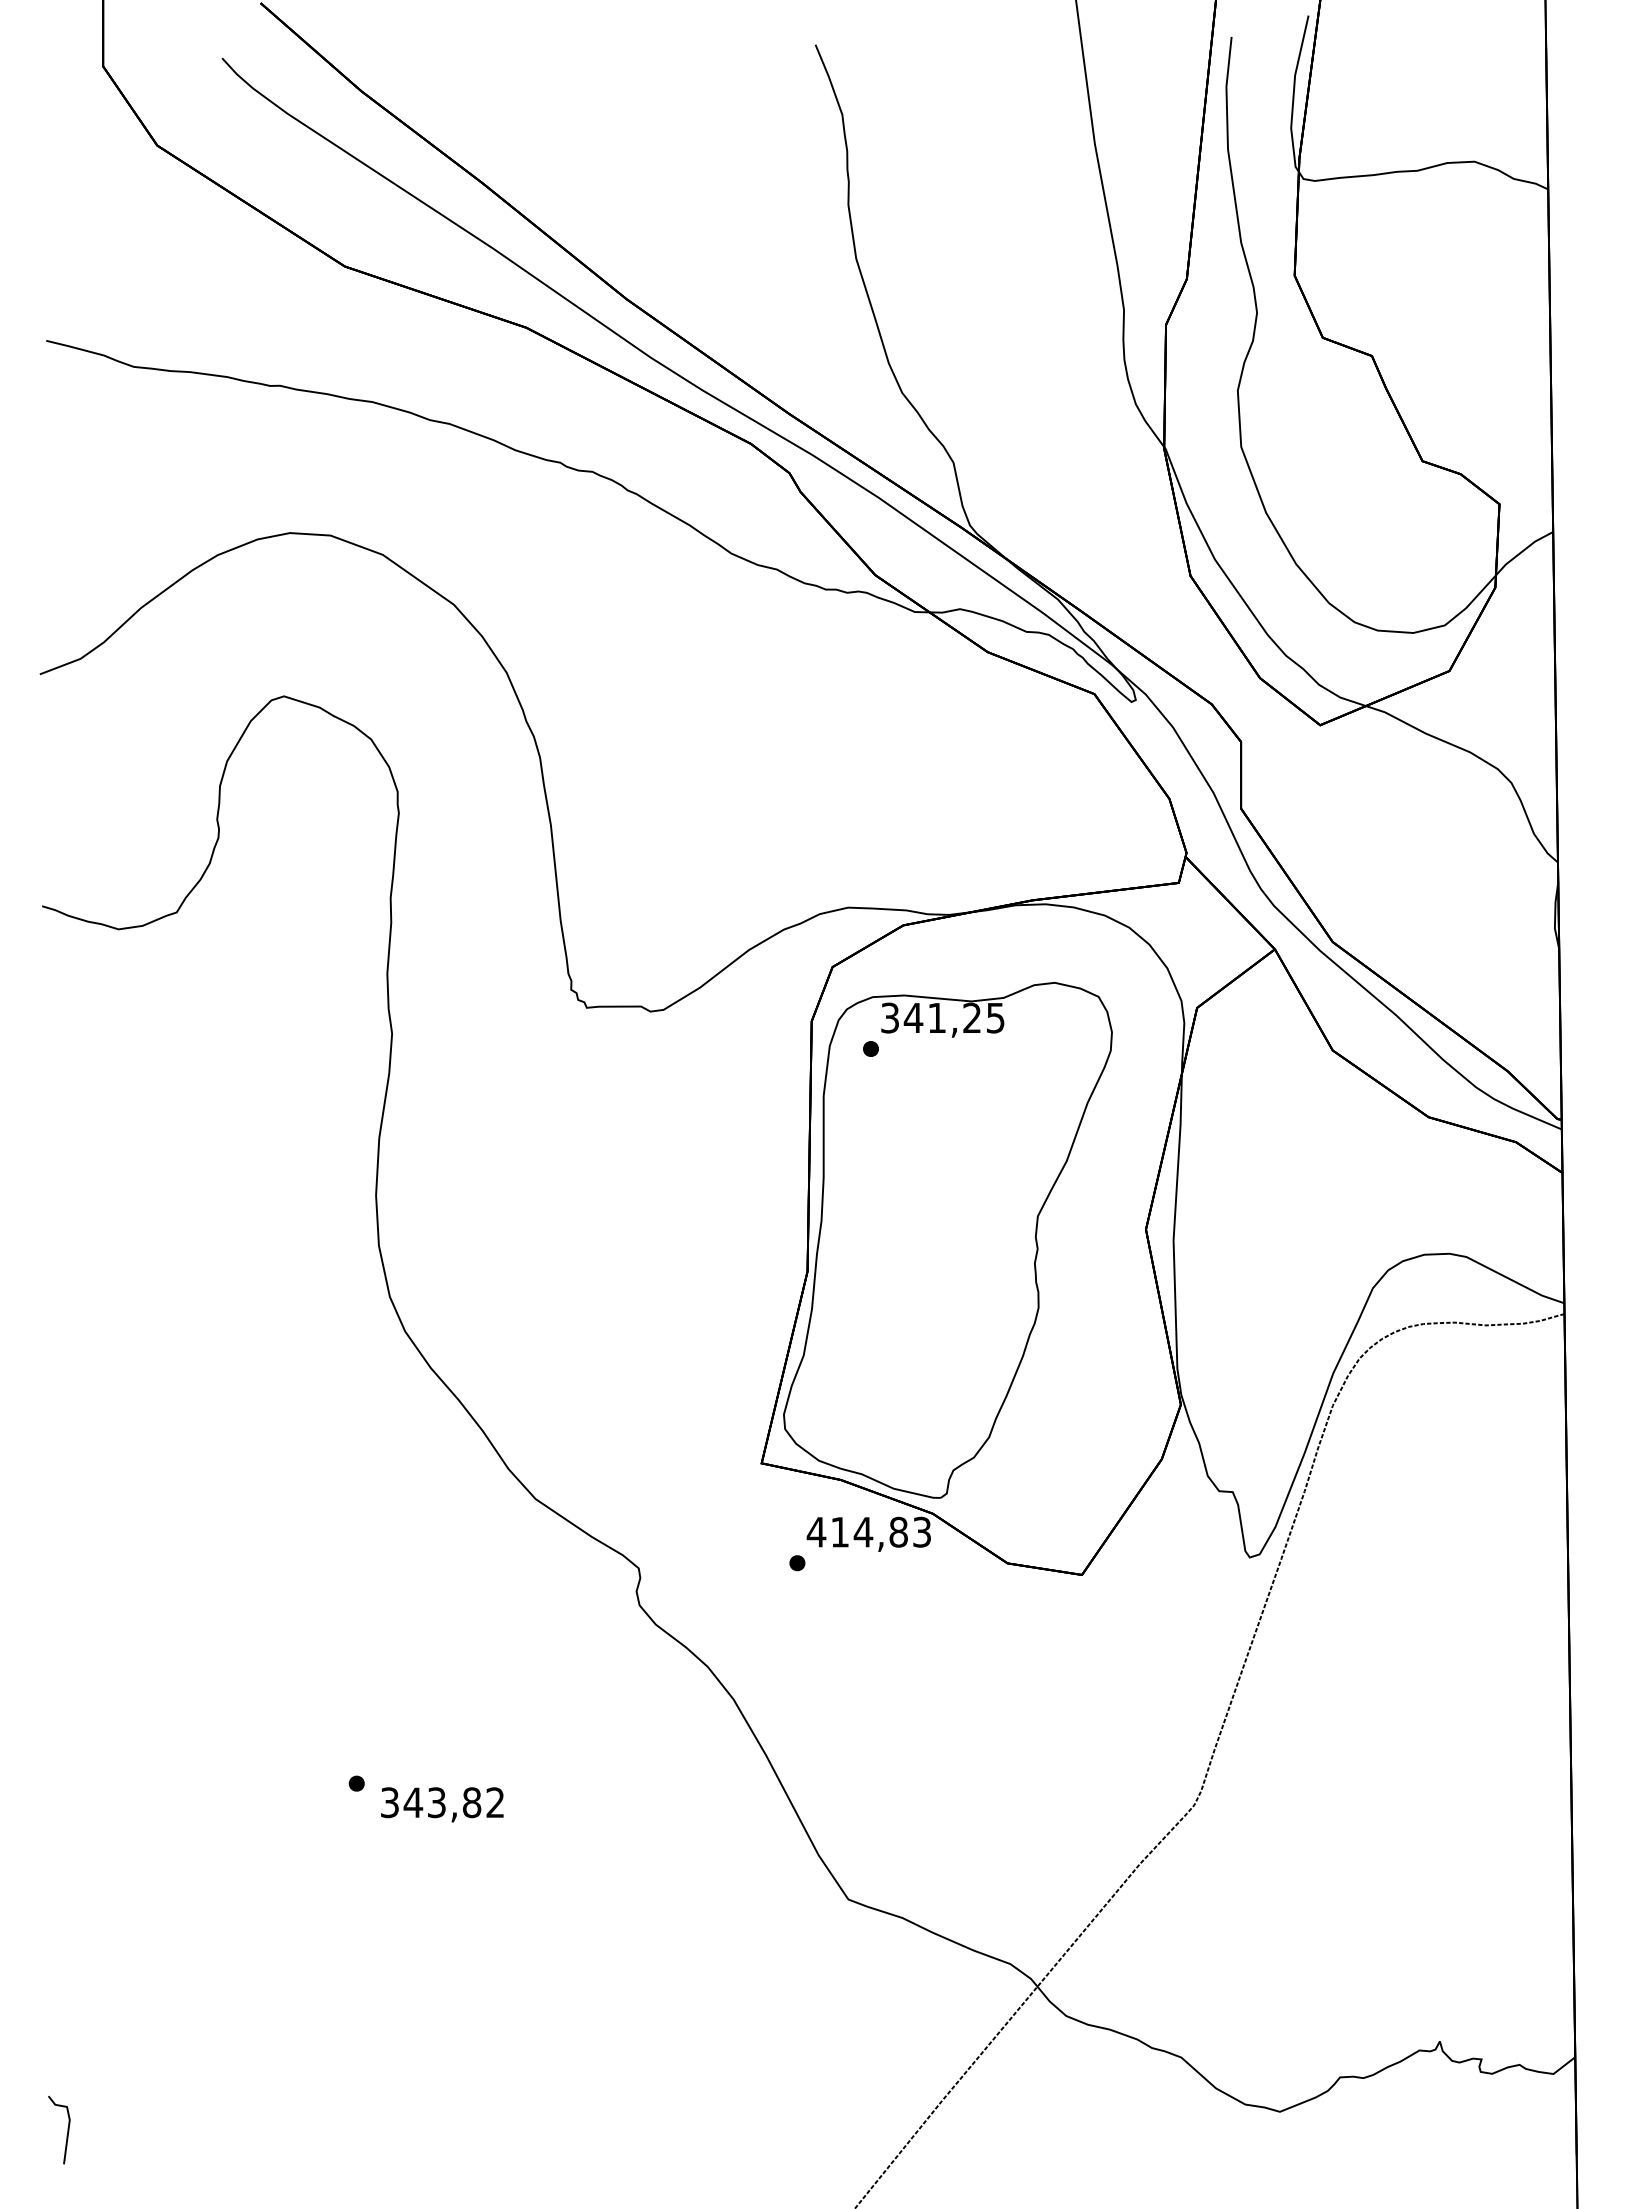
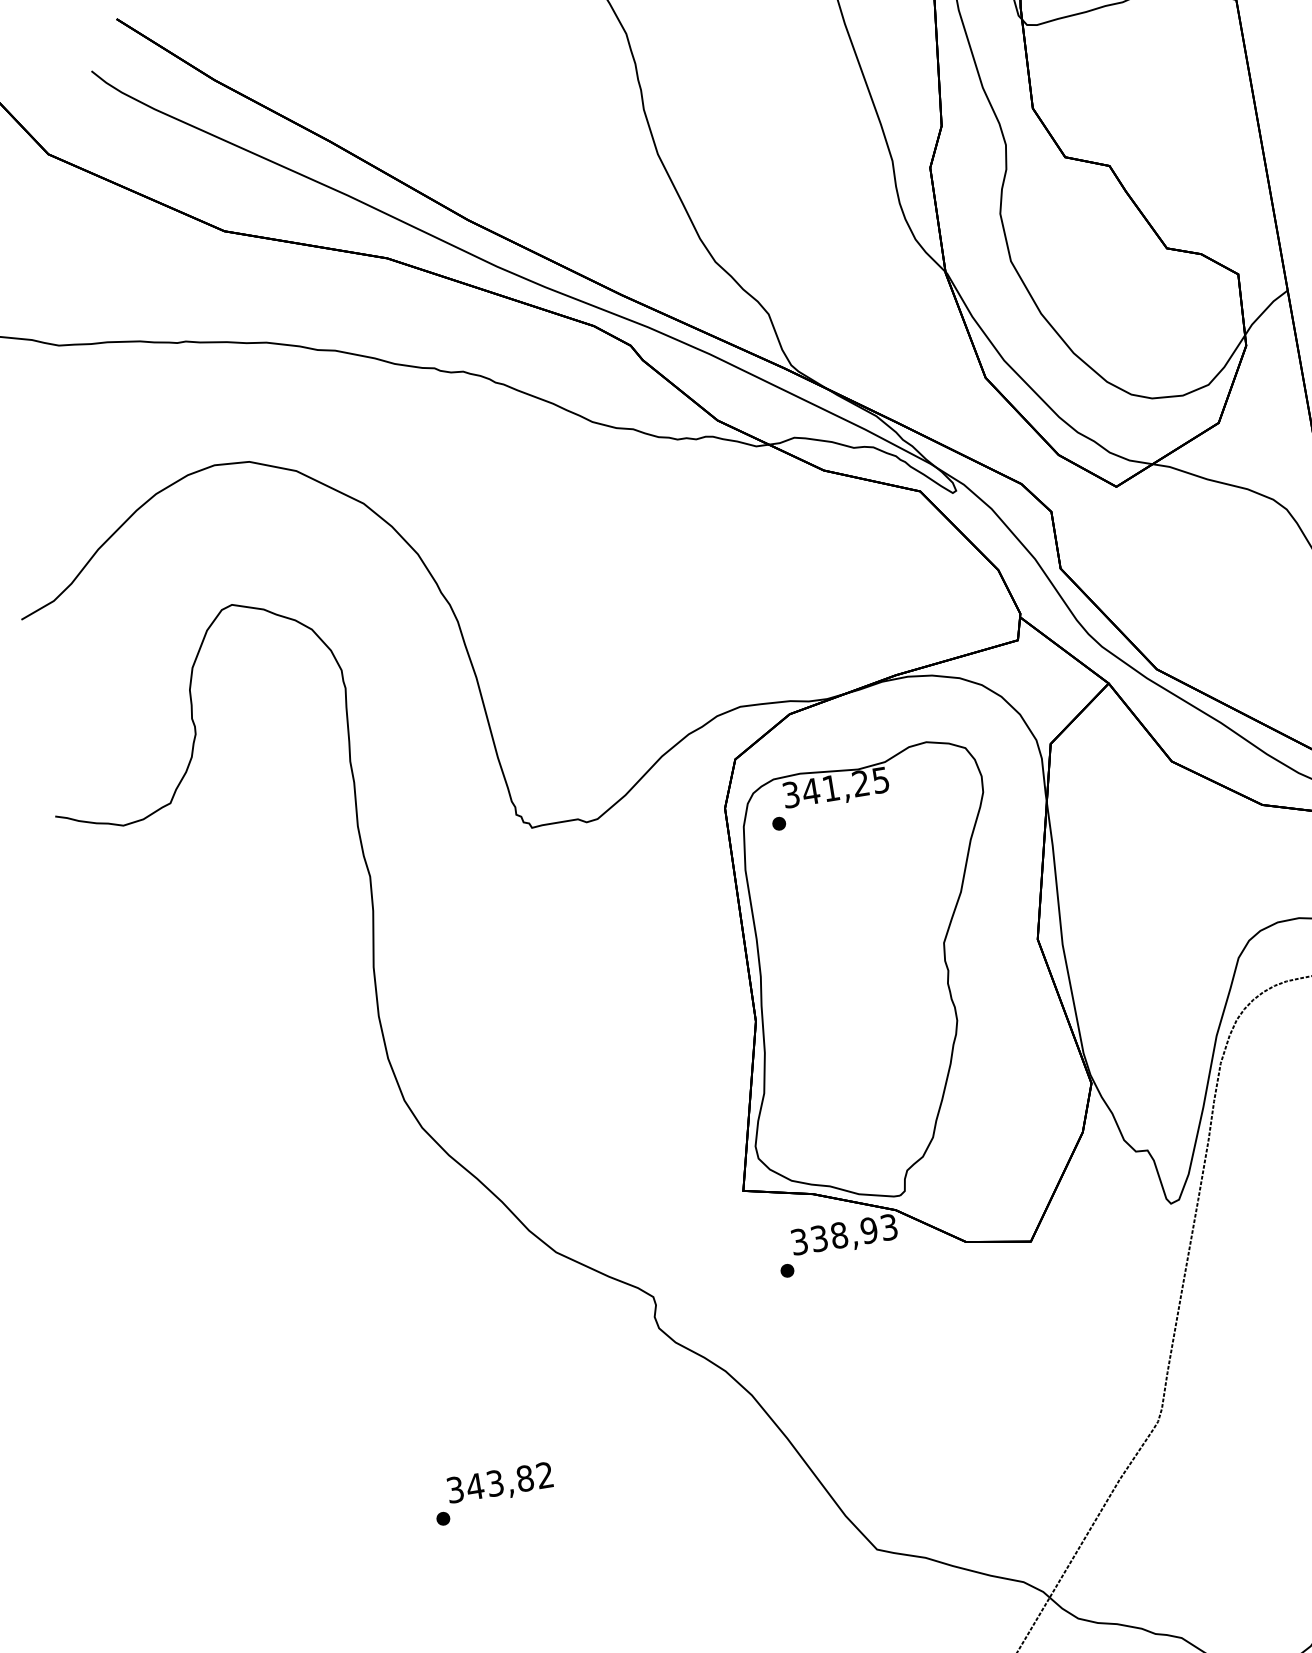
text: (856, 1531) -> (833, 1235), 414,83 -> 338,93
text: (442, 1804) -> (500, 1484), moved

